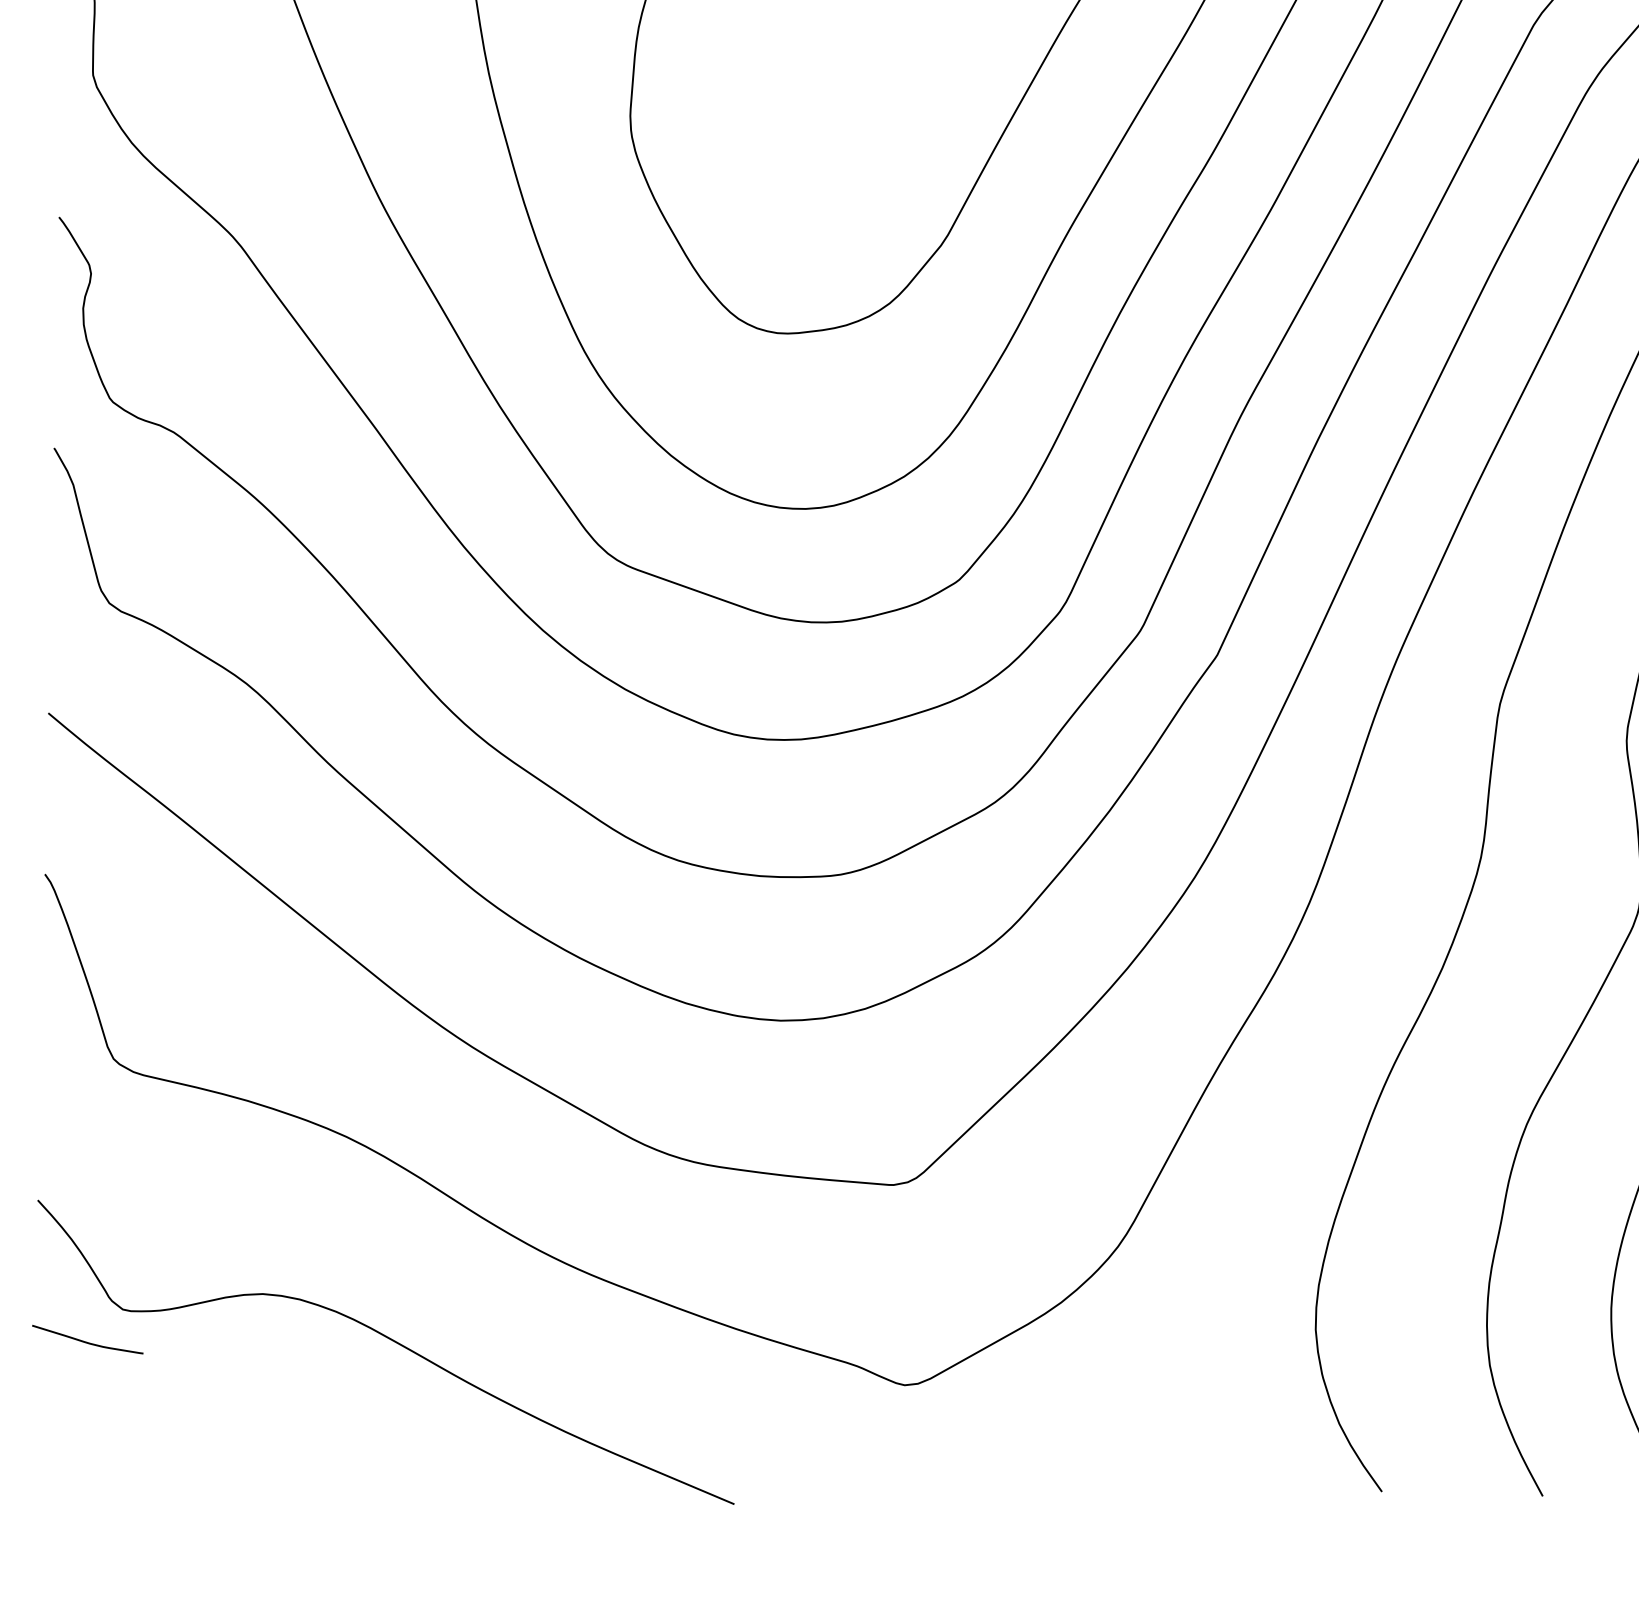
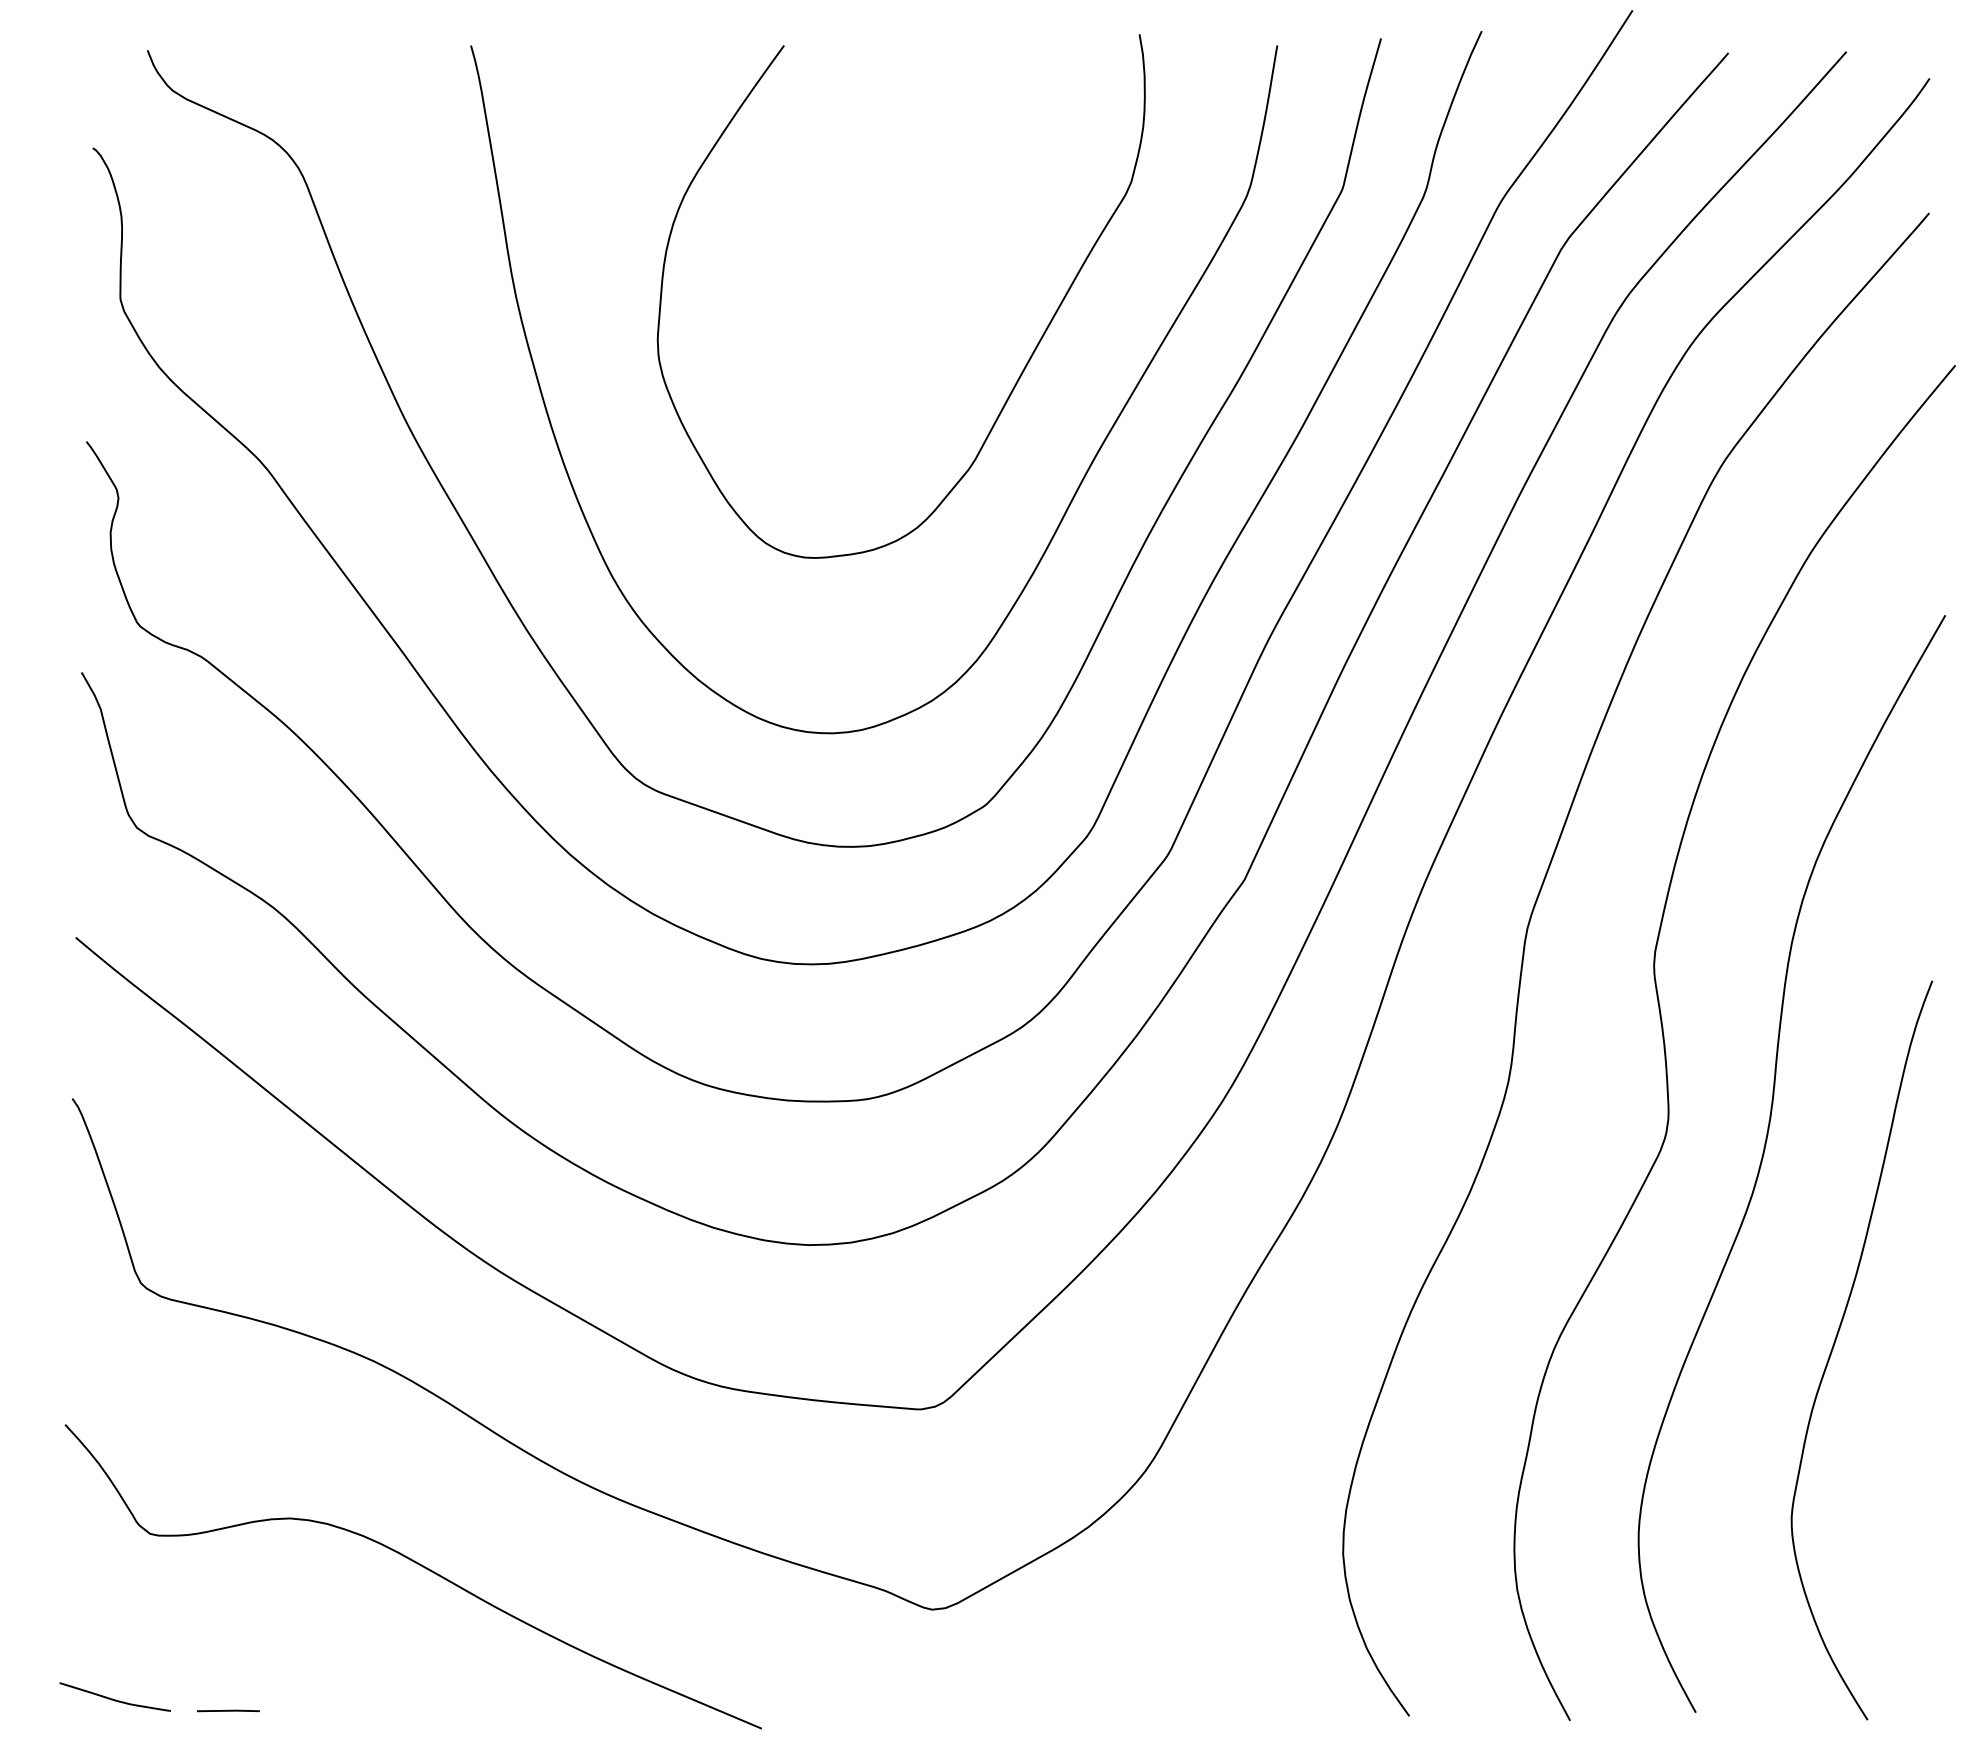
curve: (85, 1341) -> (112, 1698), moved
line: (201, 1486) -> (228, 1710), added

